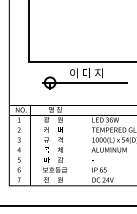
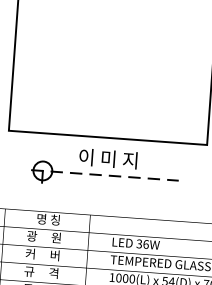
line: (85, 82) -> (105, 174), solid -> dashed

